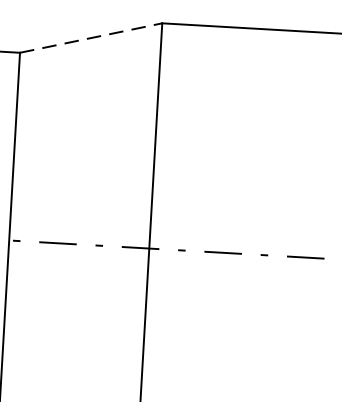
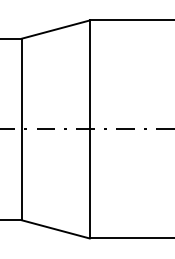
line: (92, 37) -> (56, 29), dashed -> solid

